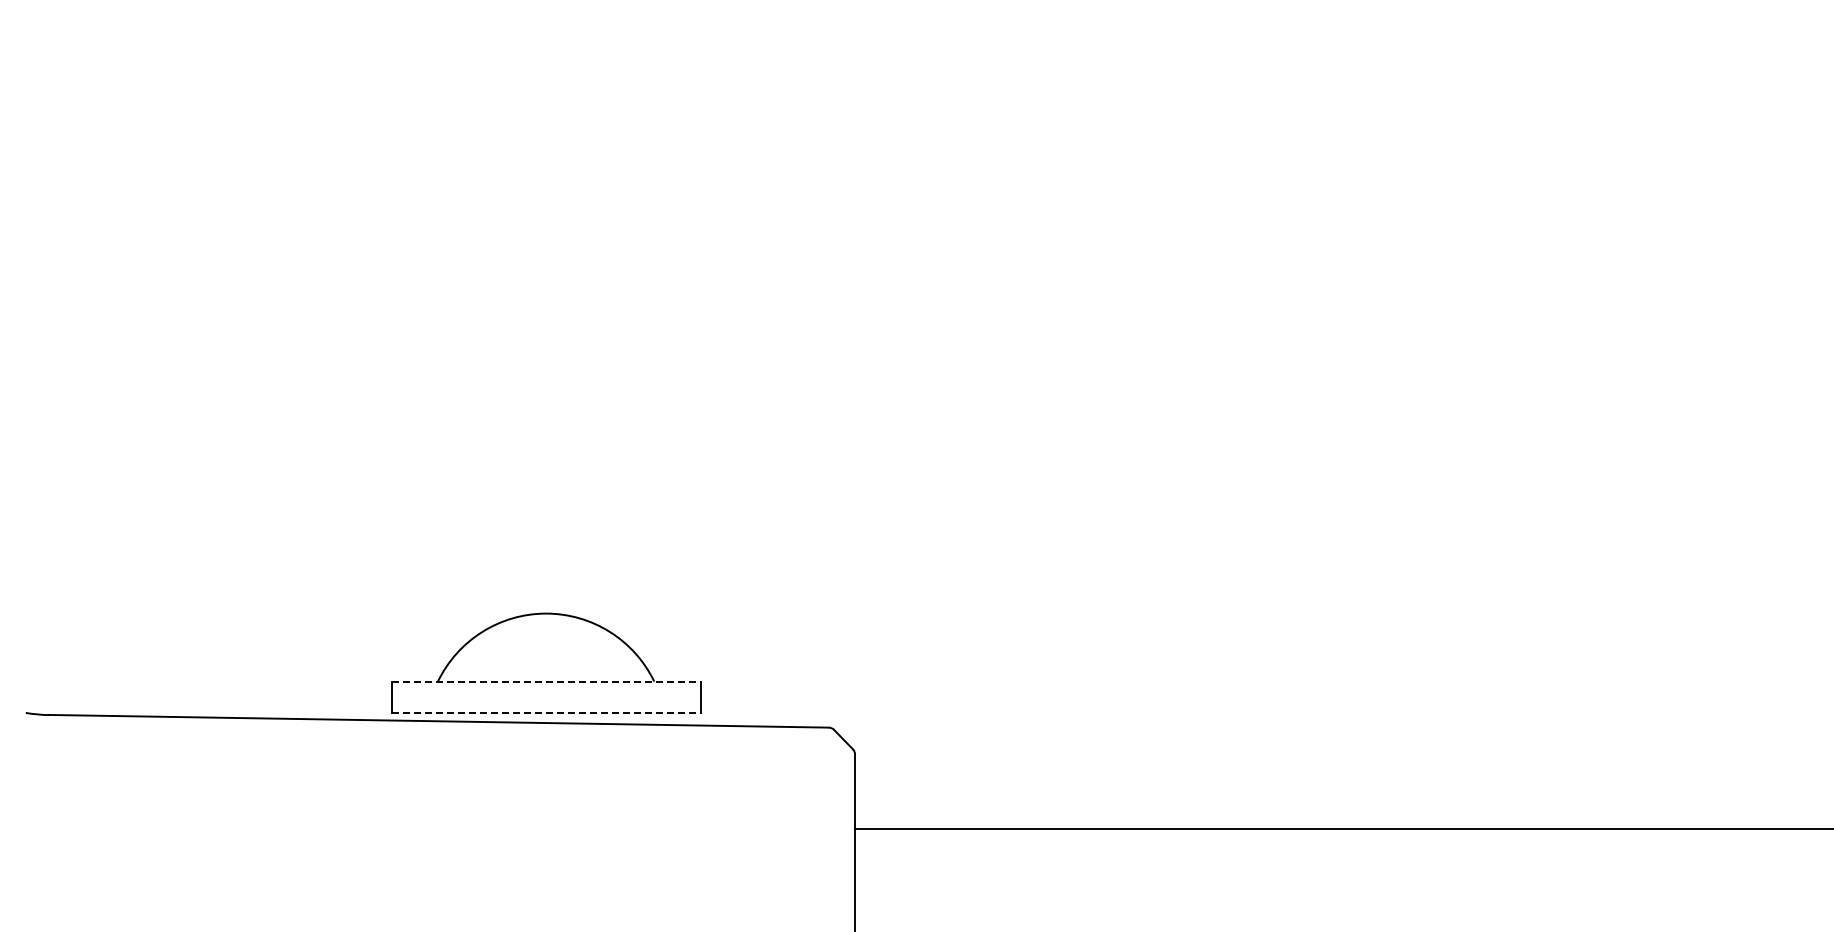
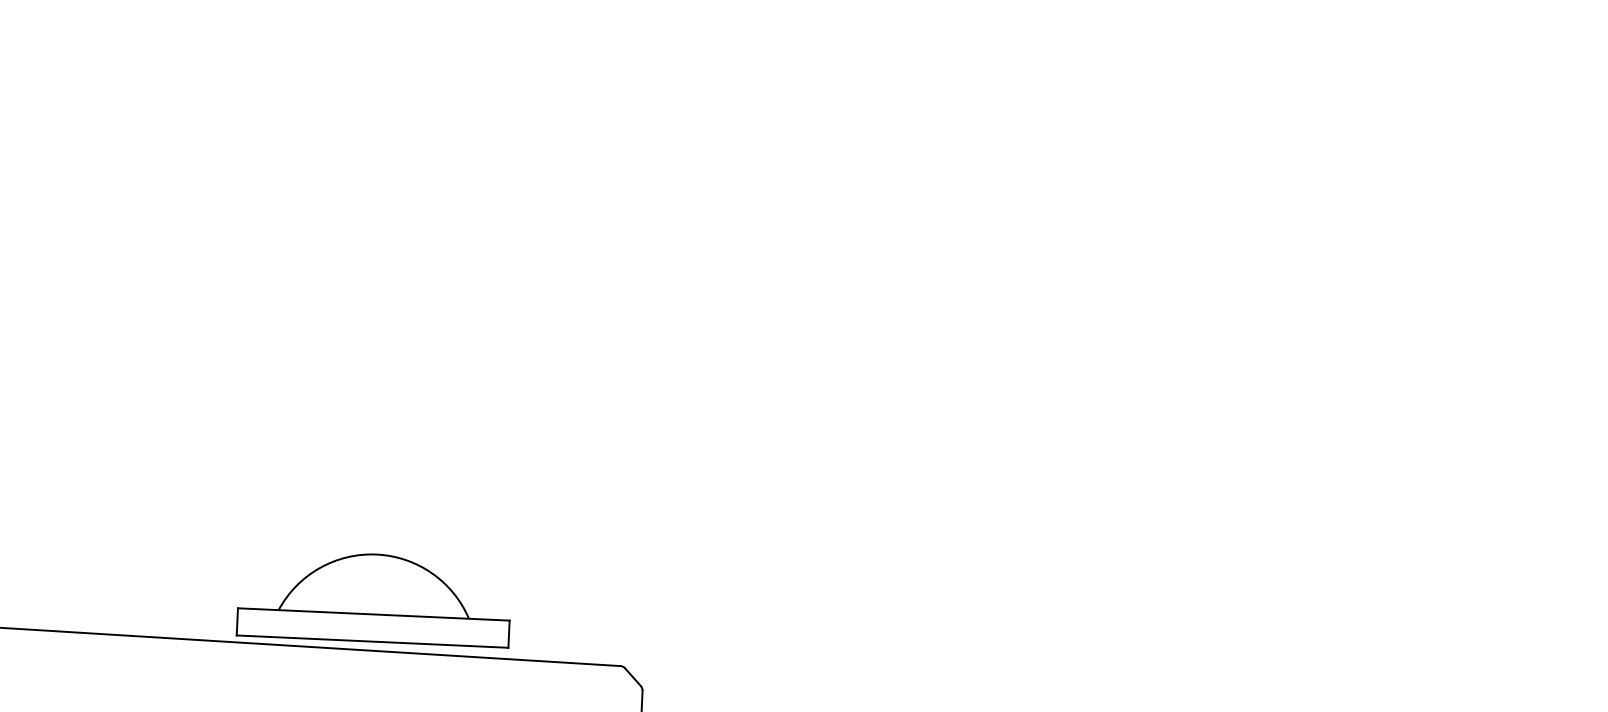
line: (546, 681) -> (374, 614), dashed -> solid
line: (546, 712) -> (372, 641), dashed -> solid

